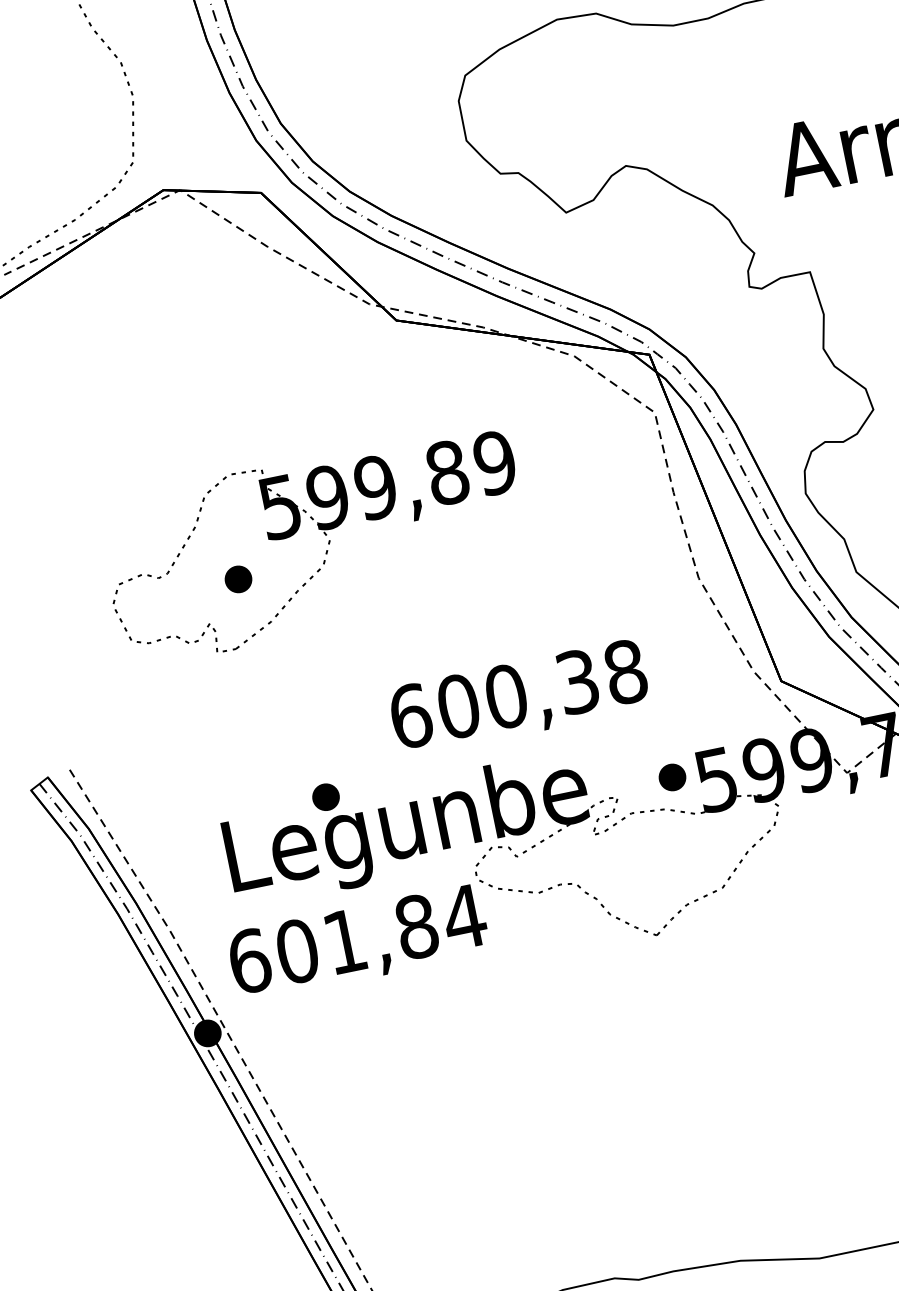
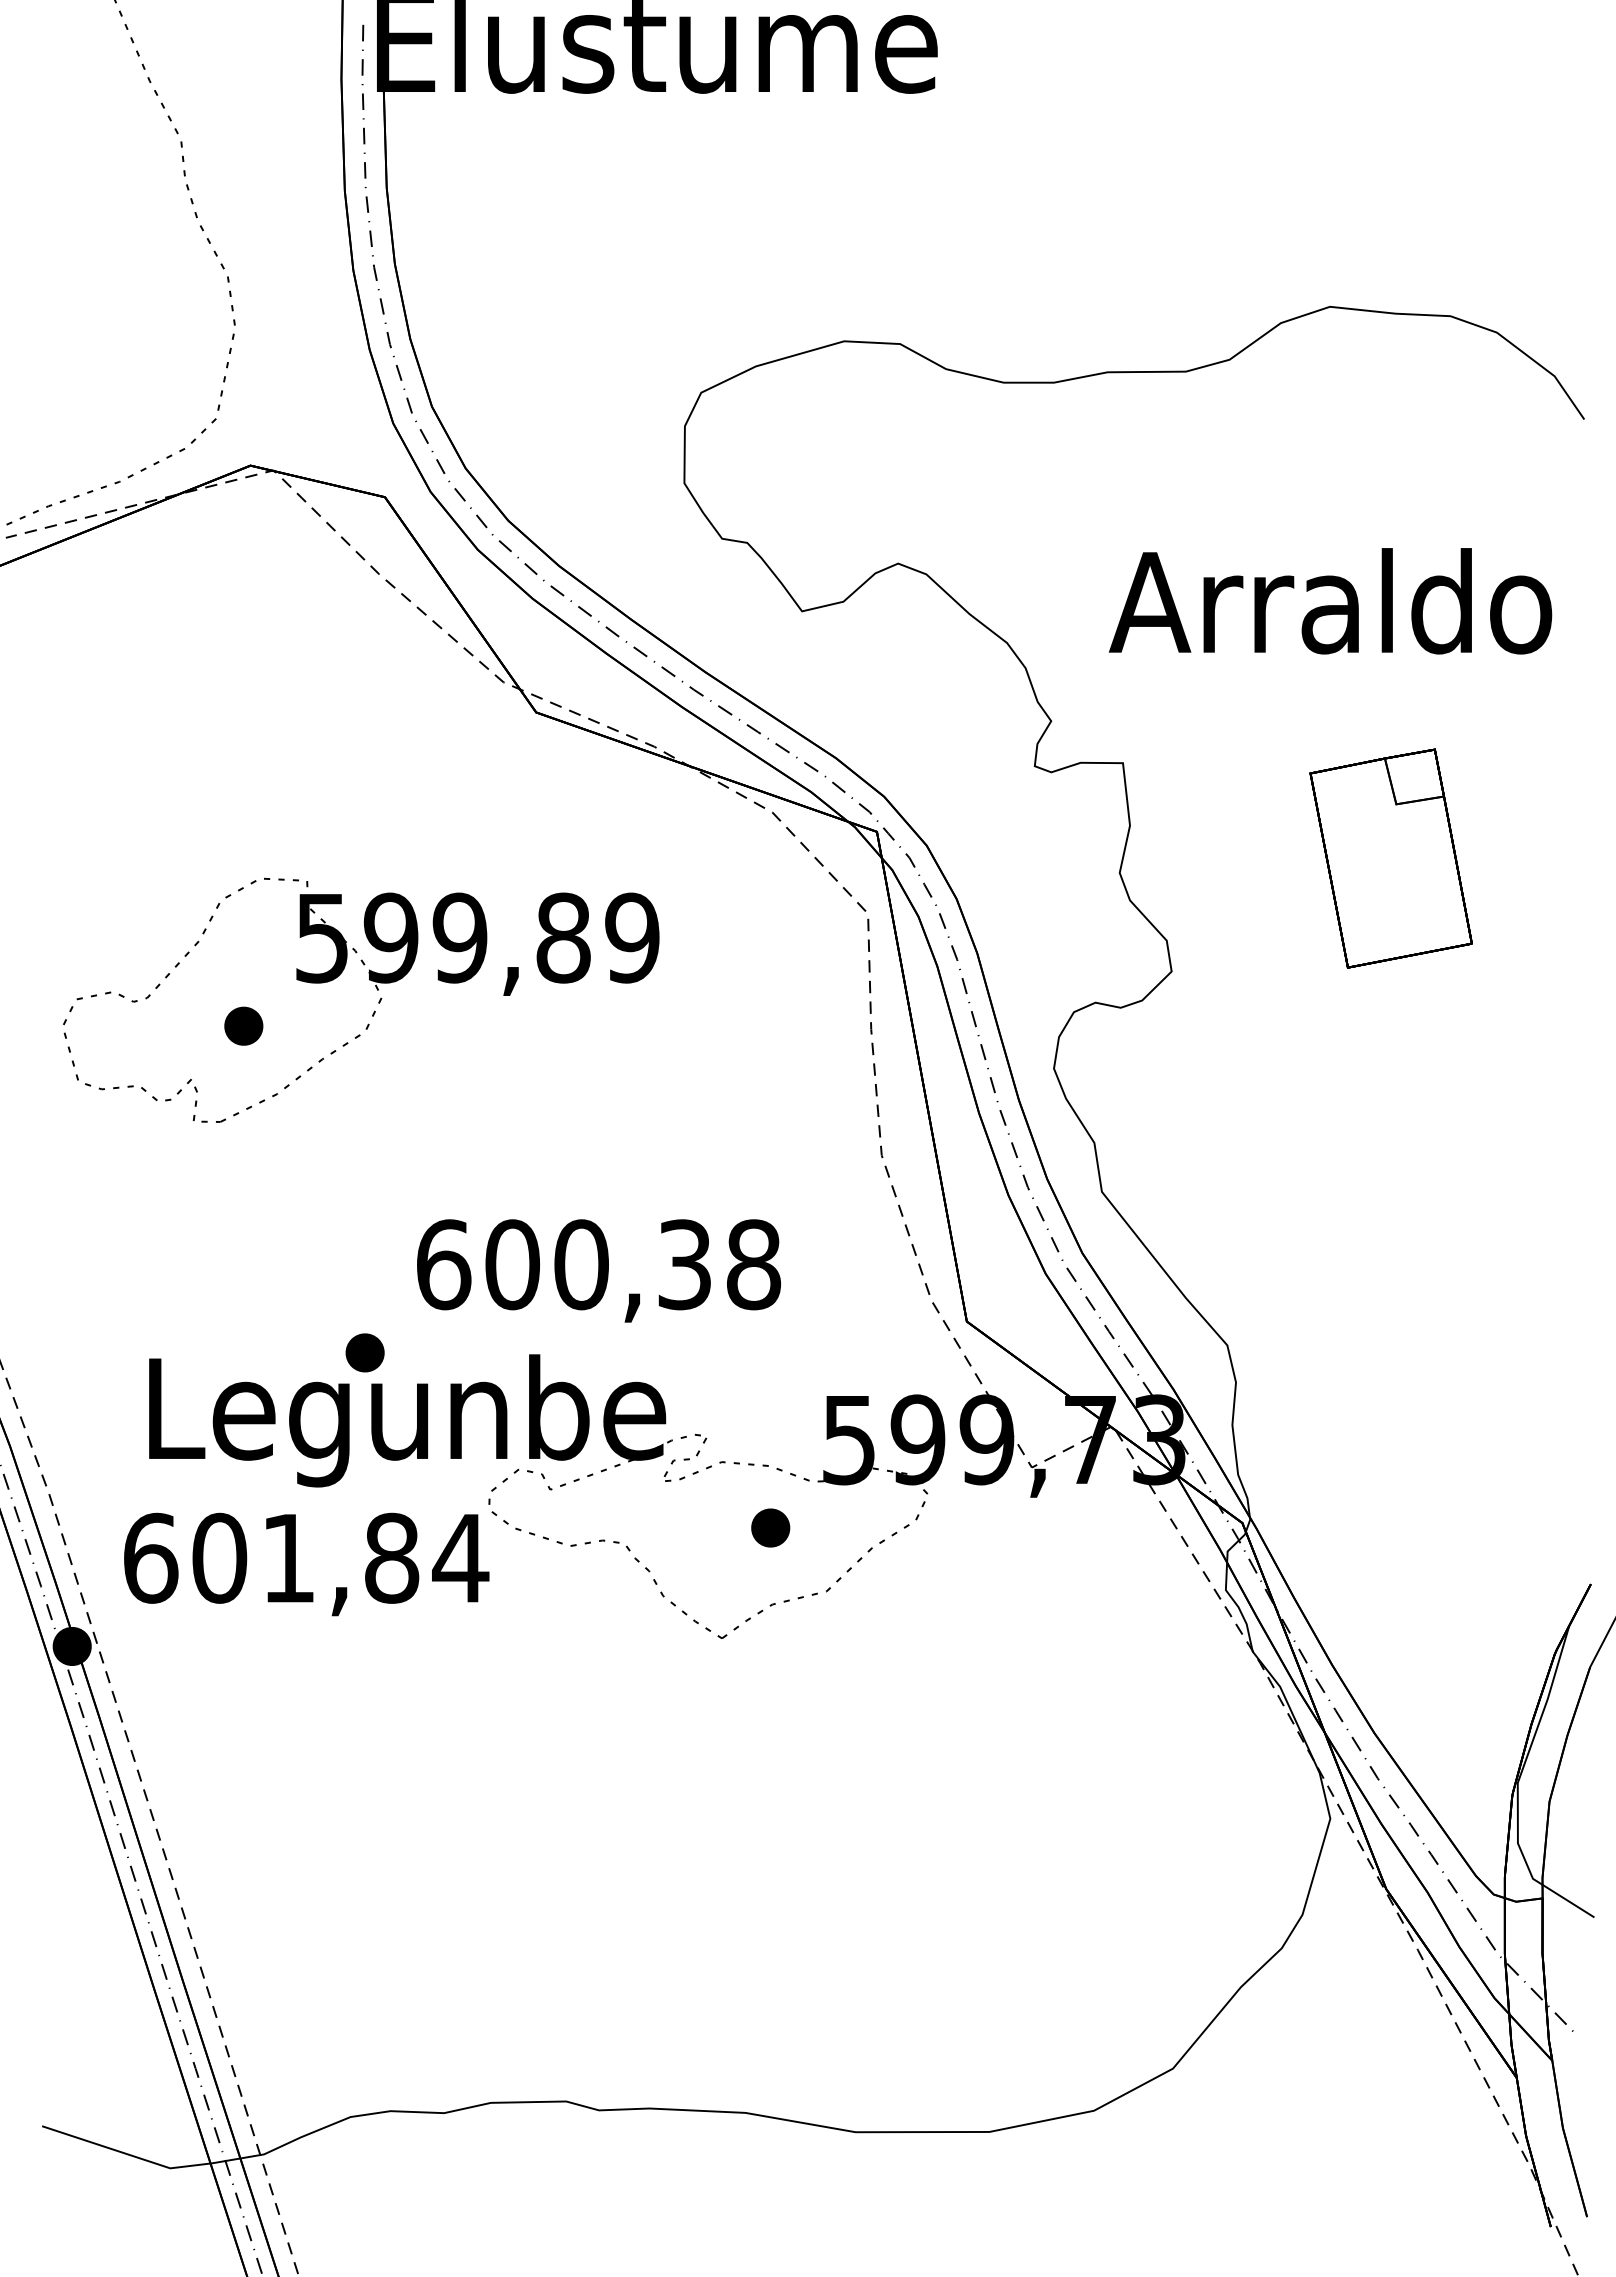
part: (672, 777) -> (770, 1527), moved
part: (325, 797) -> (364, 1352), moved

